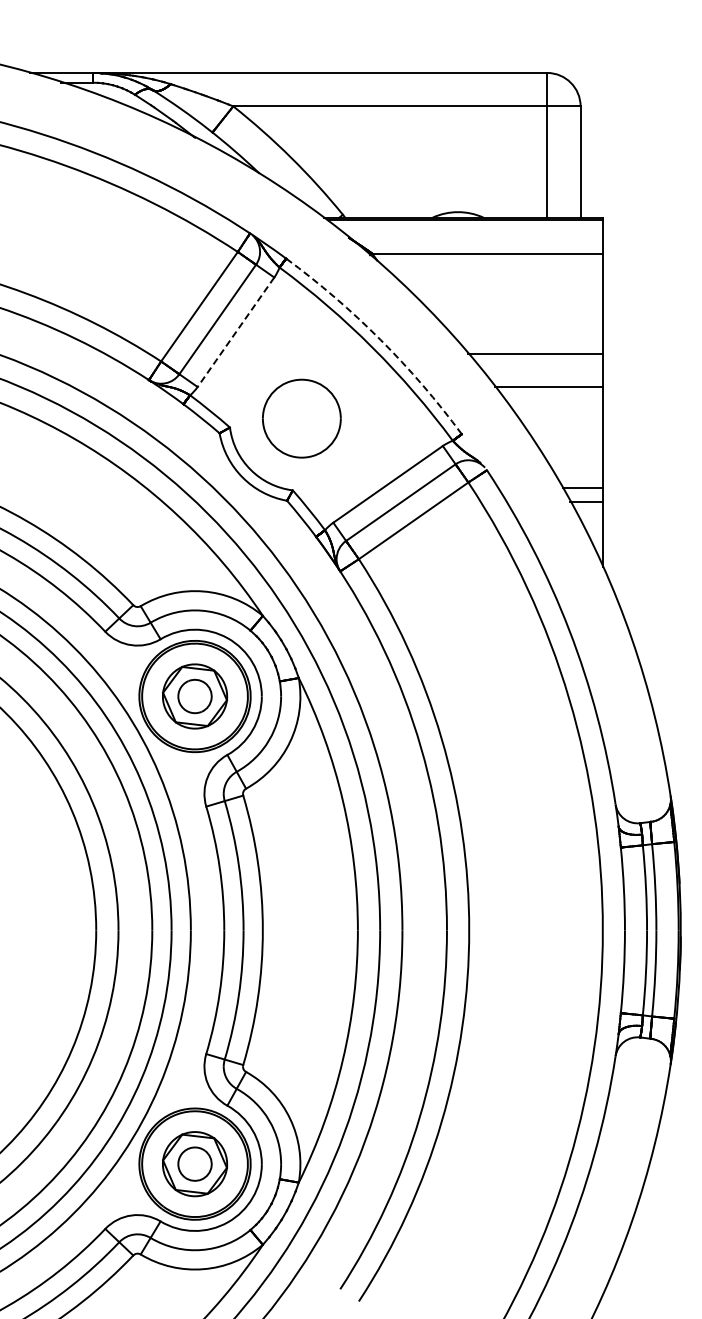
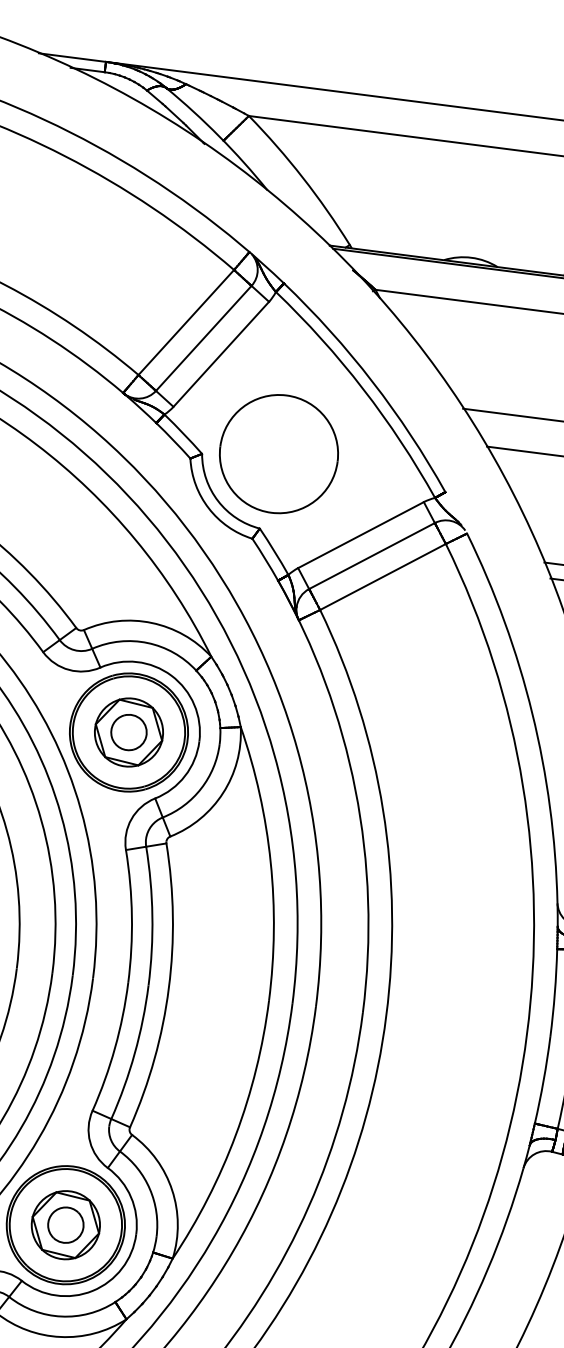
line: (235, 332) -> (220, 354), dashed -> solid
arc: (380, 339) -> (372, 381), dashed -> solid
part: (301, 418) -> (278, 454), size x1.43

